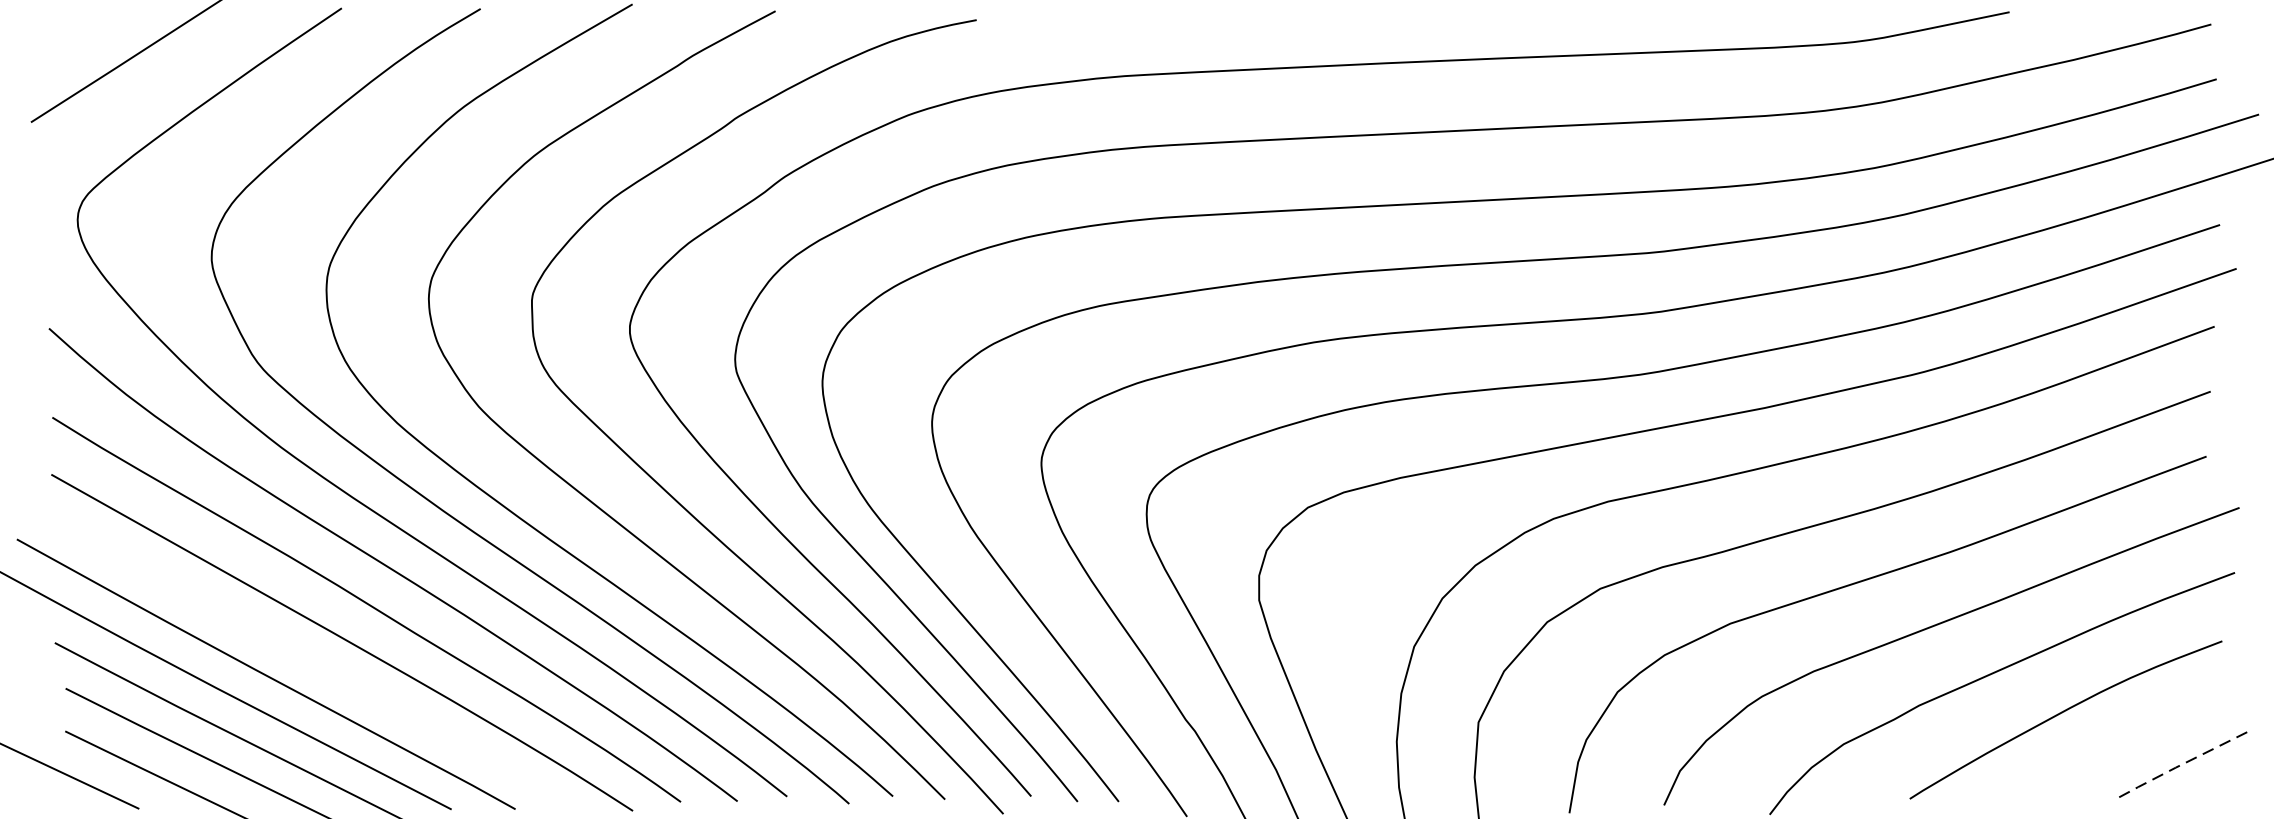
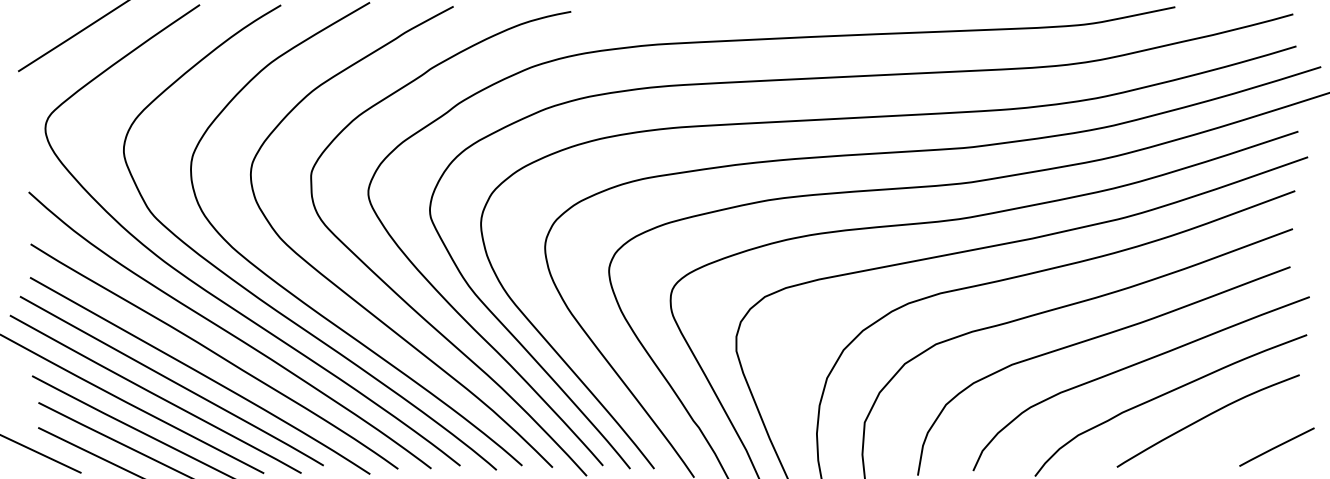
line: (293, 650) -> (171, 380), added
line: (2182, 765) -> (1276, 447), dashed -> solid

